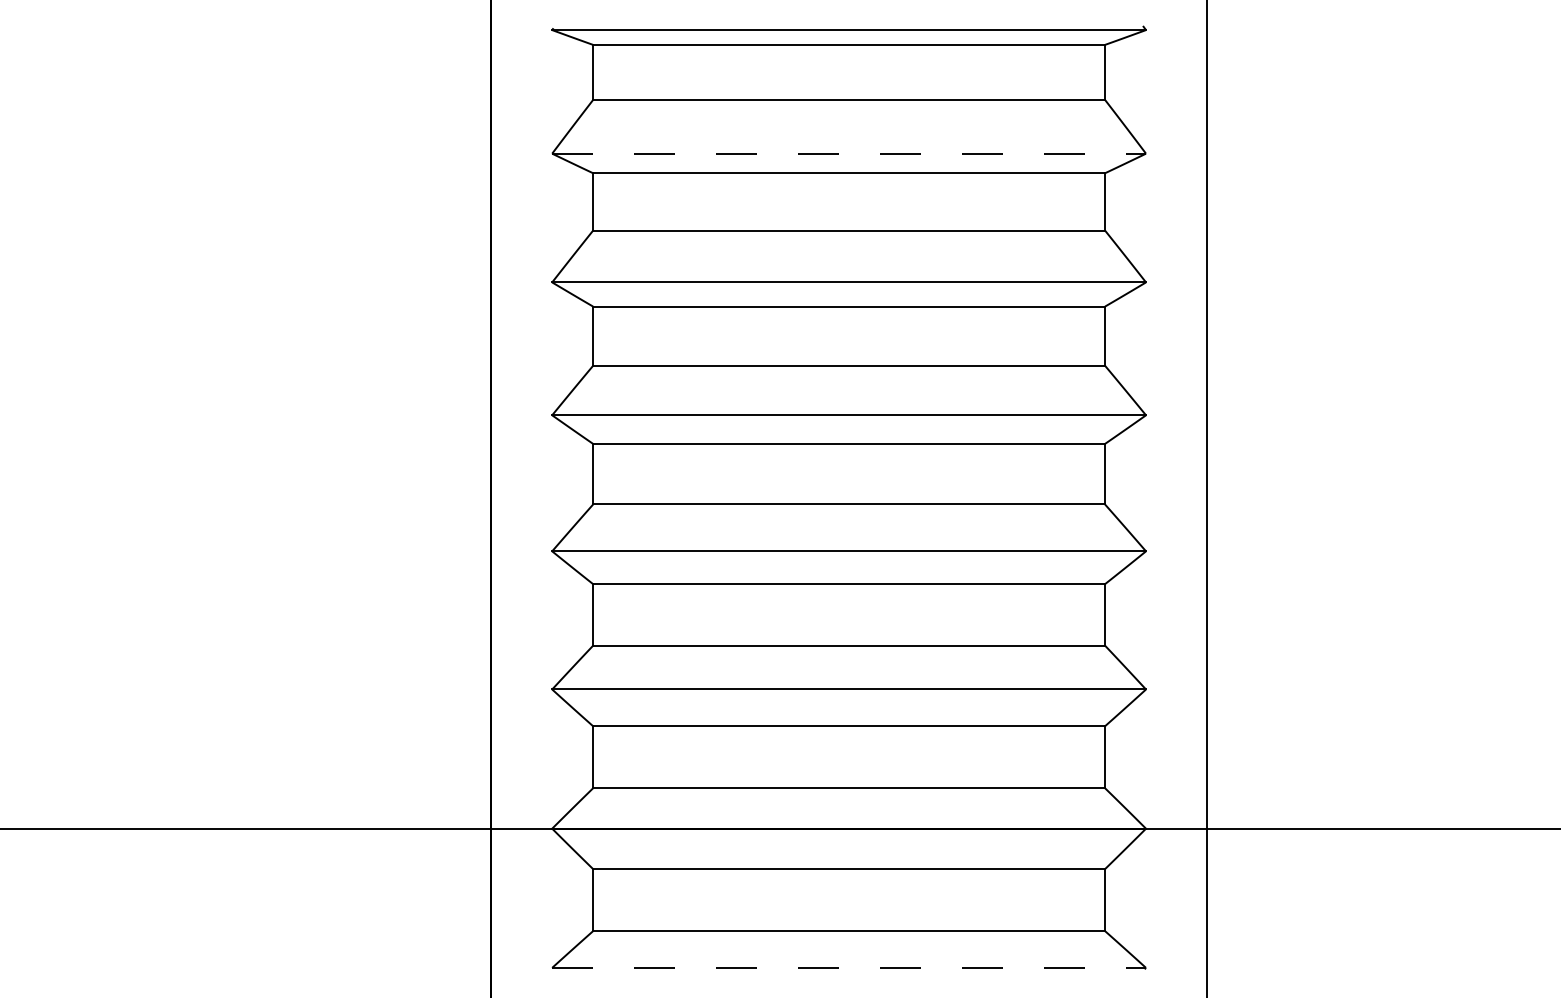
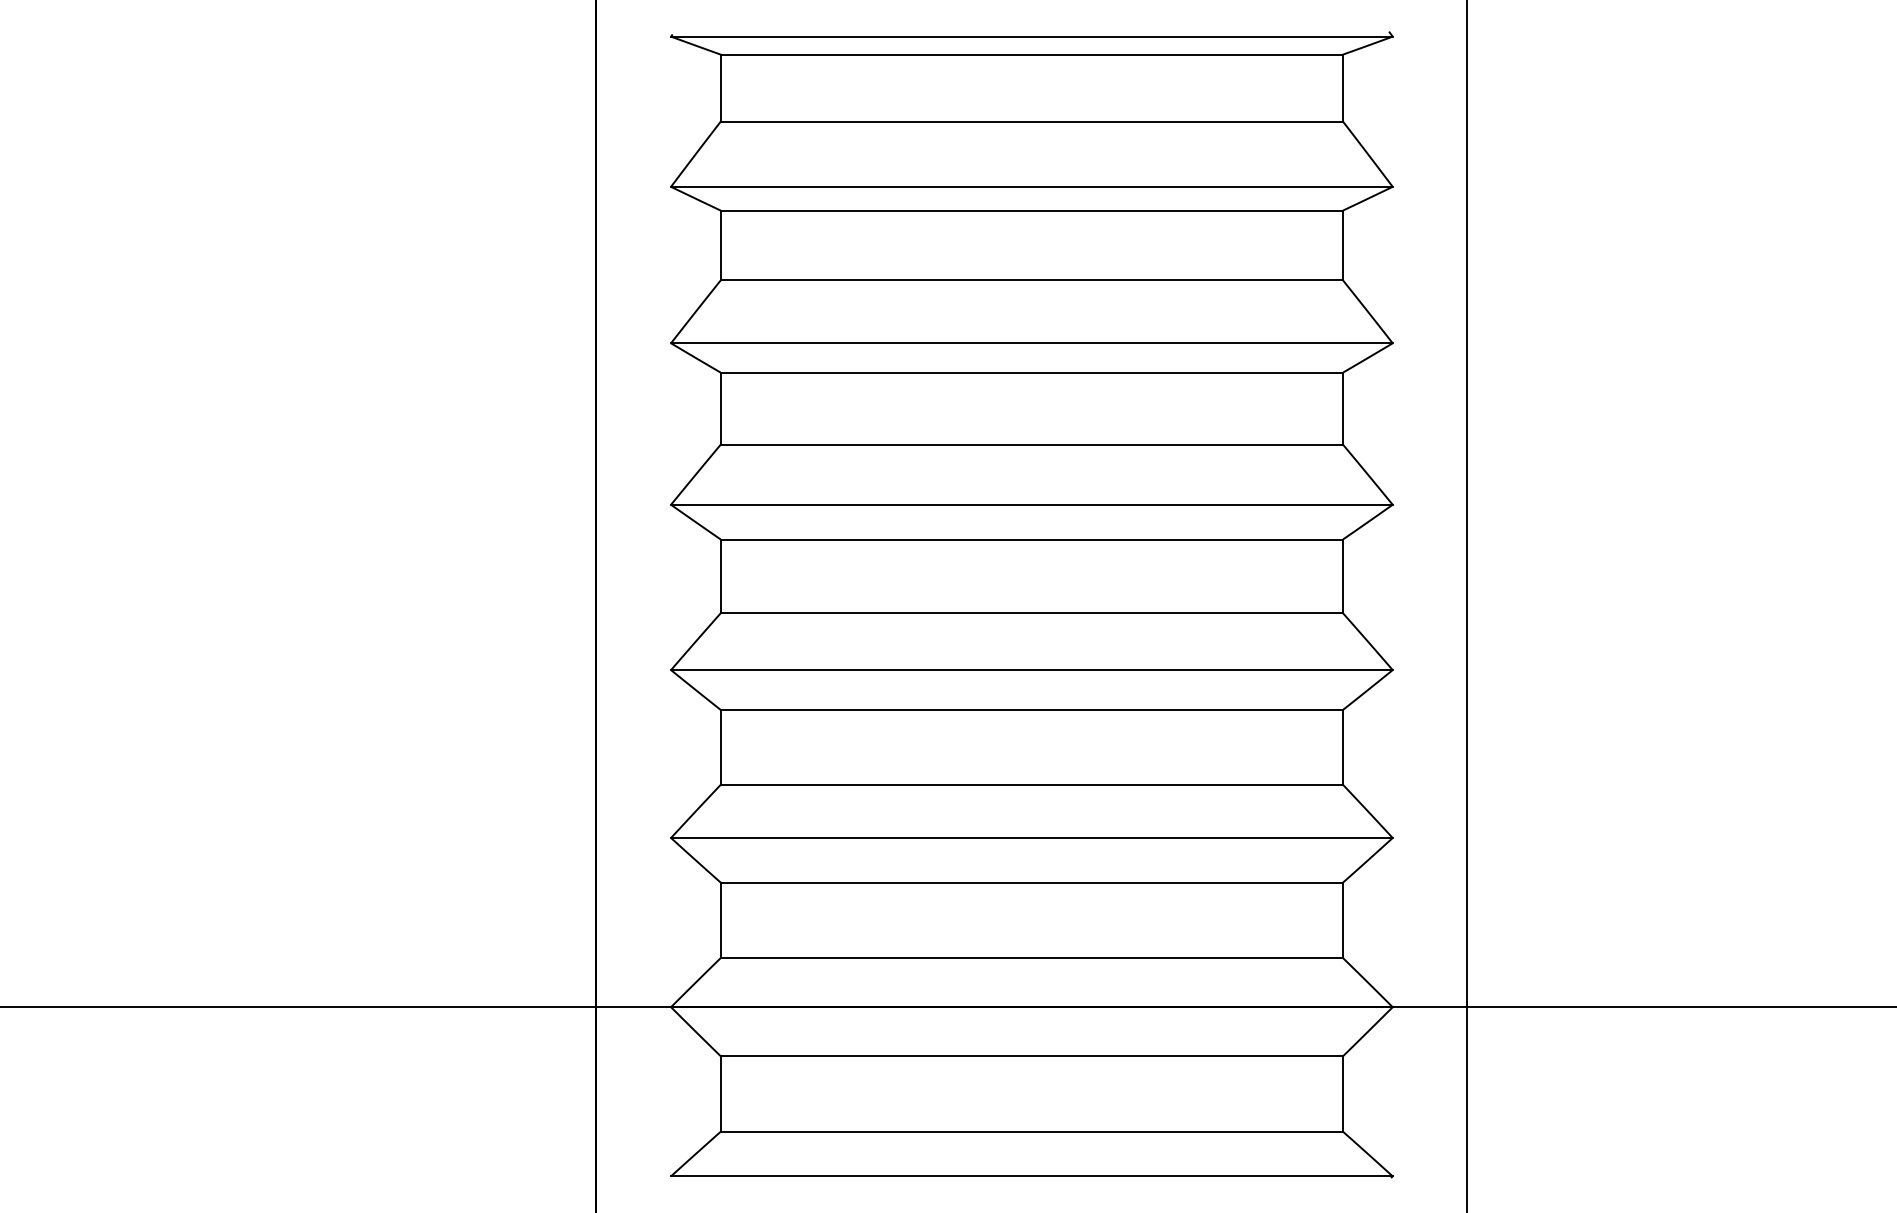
line: (849, 153) -> (1032, 186), dashed -> solid
line: (849, 967) -> (1032, 1175), dashed -> solid

